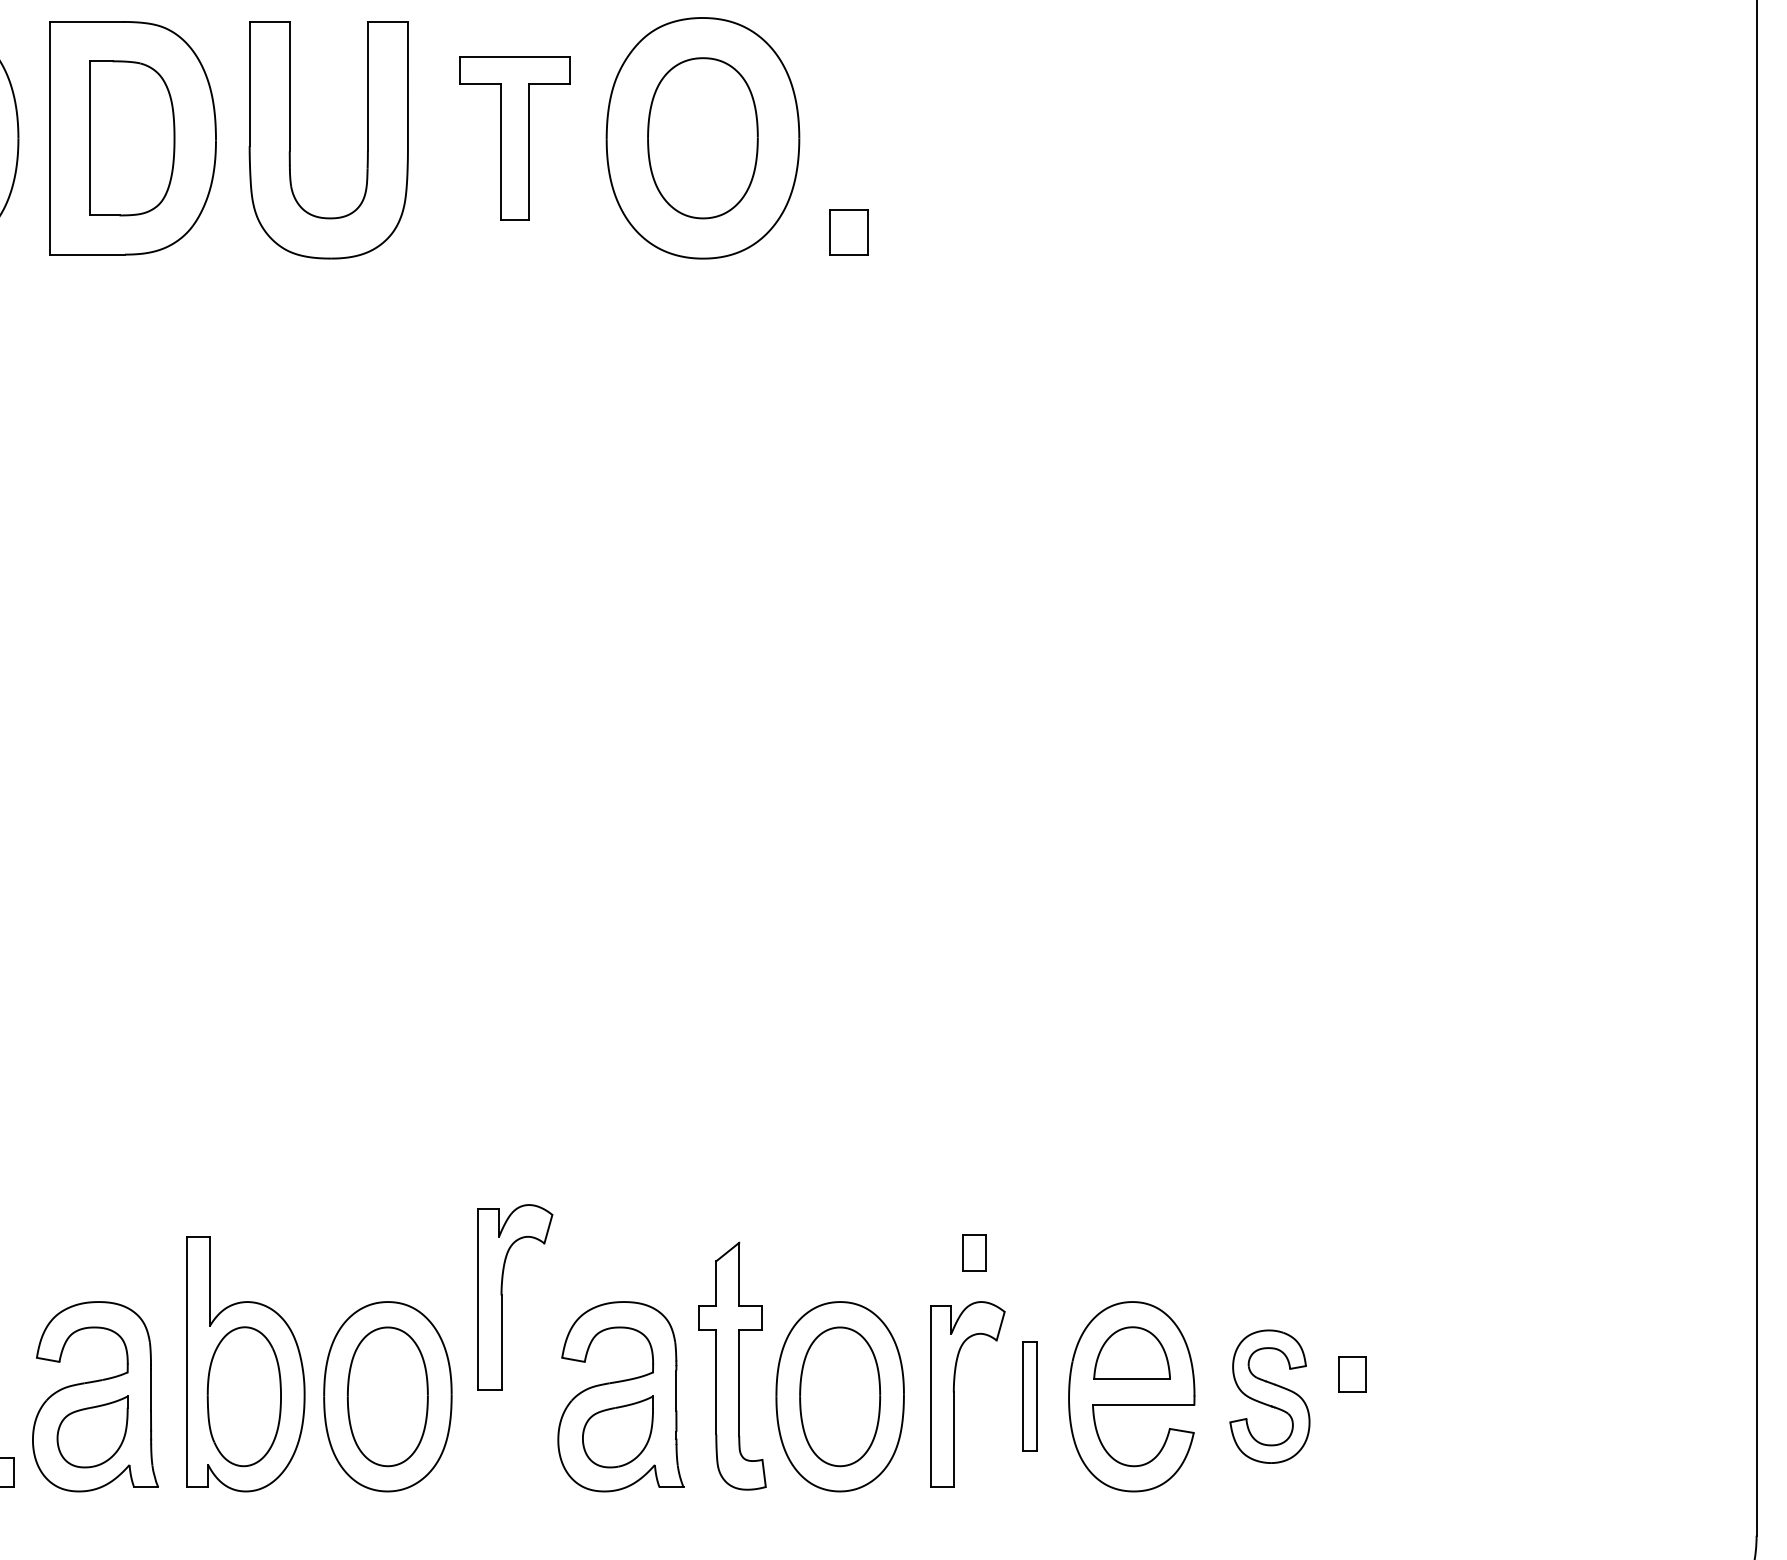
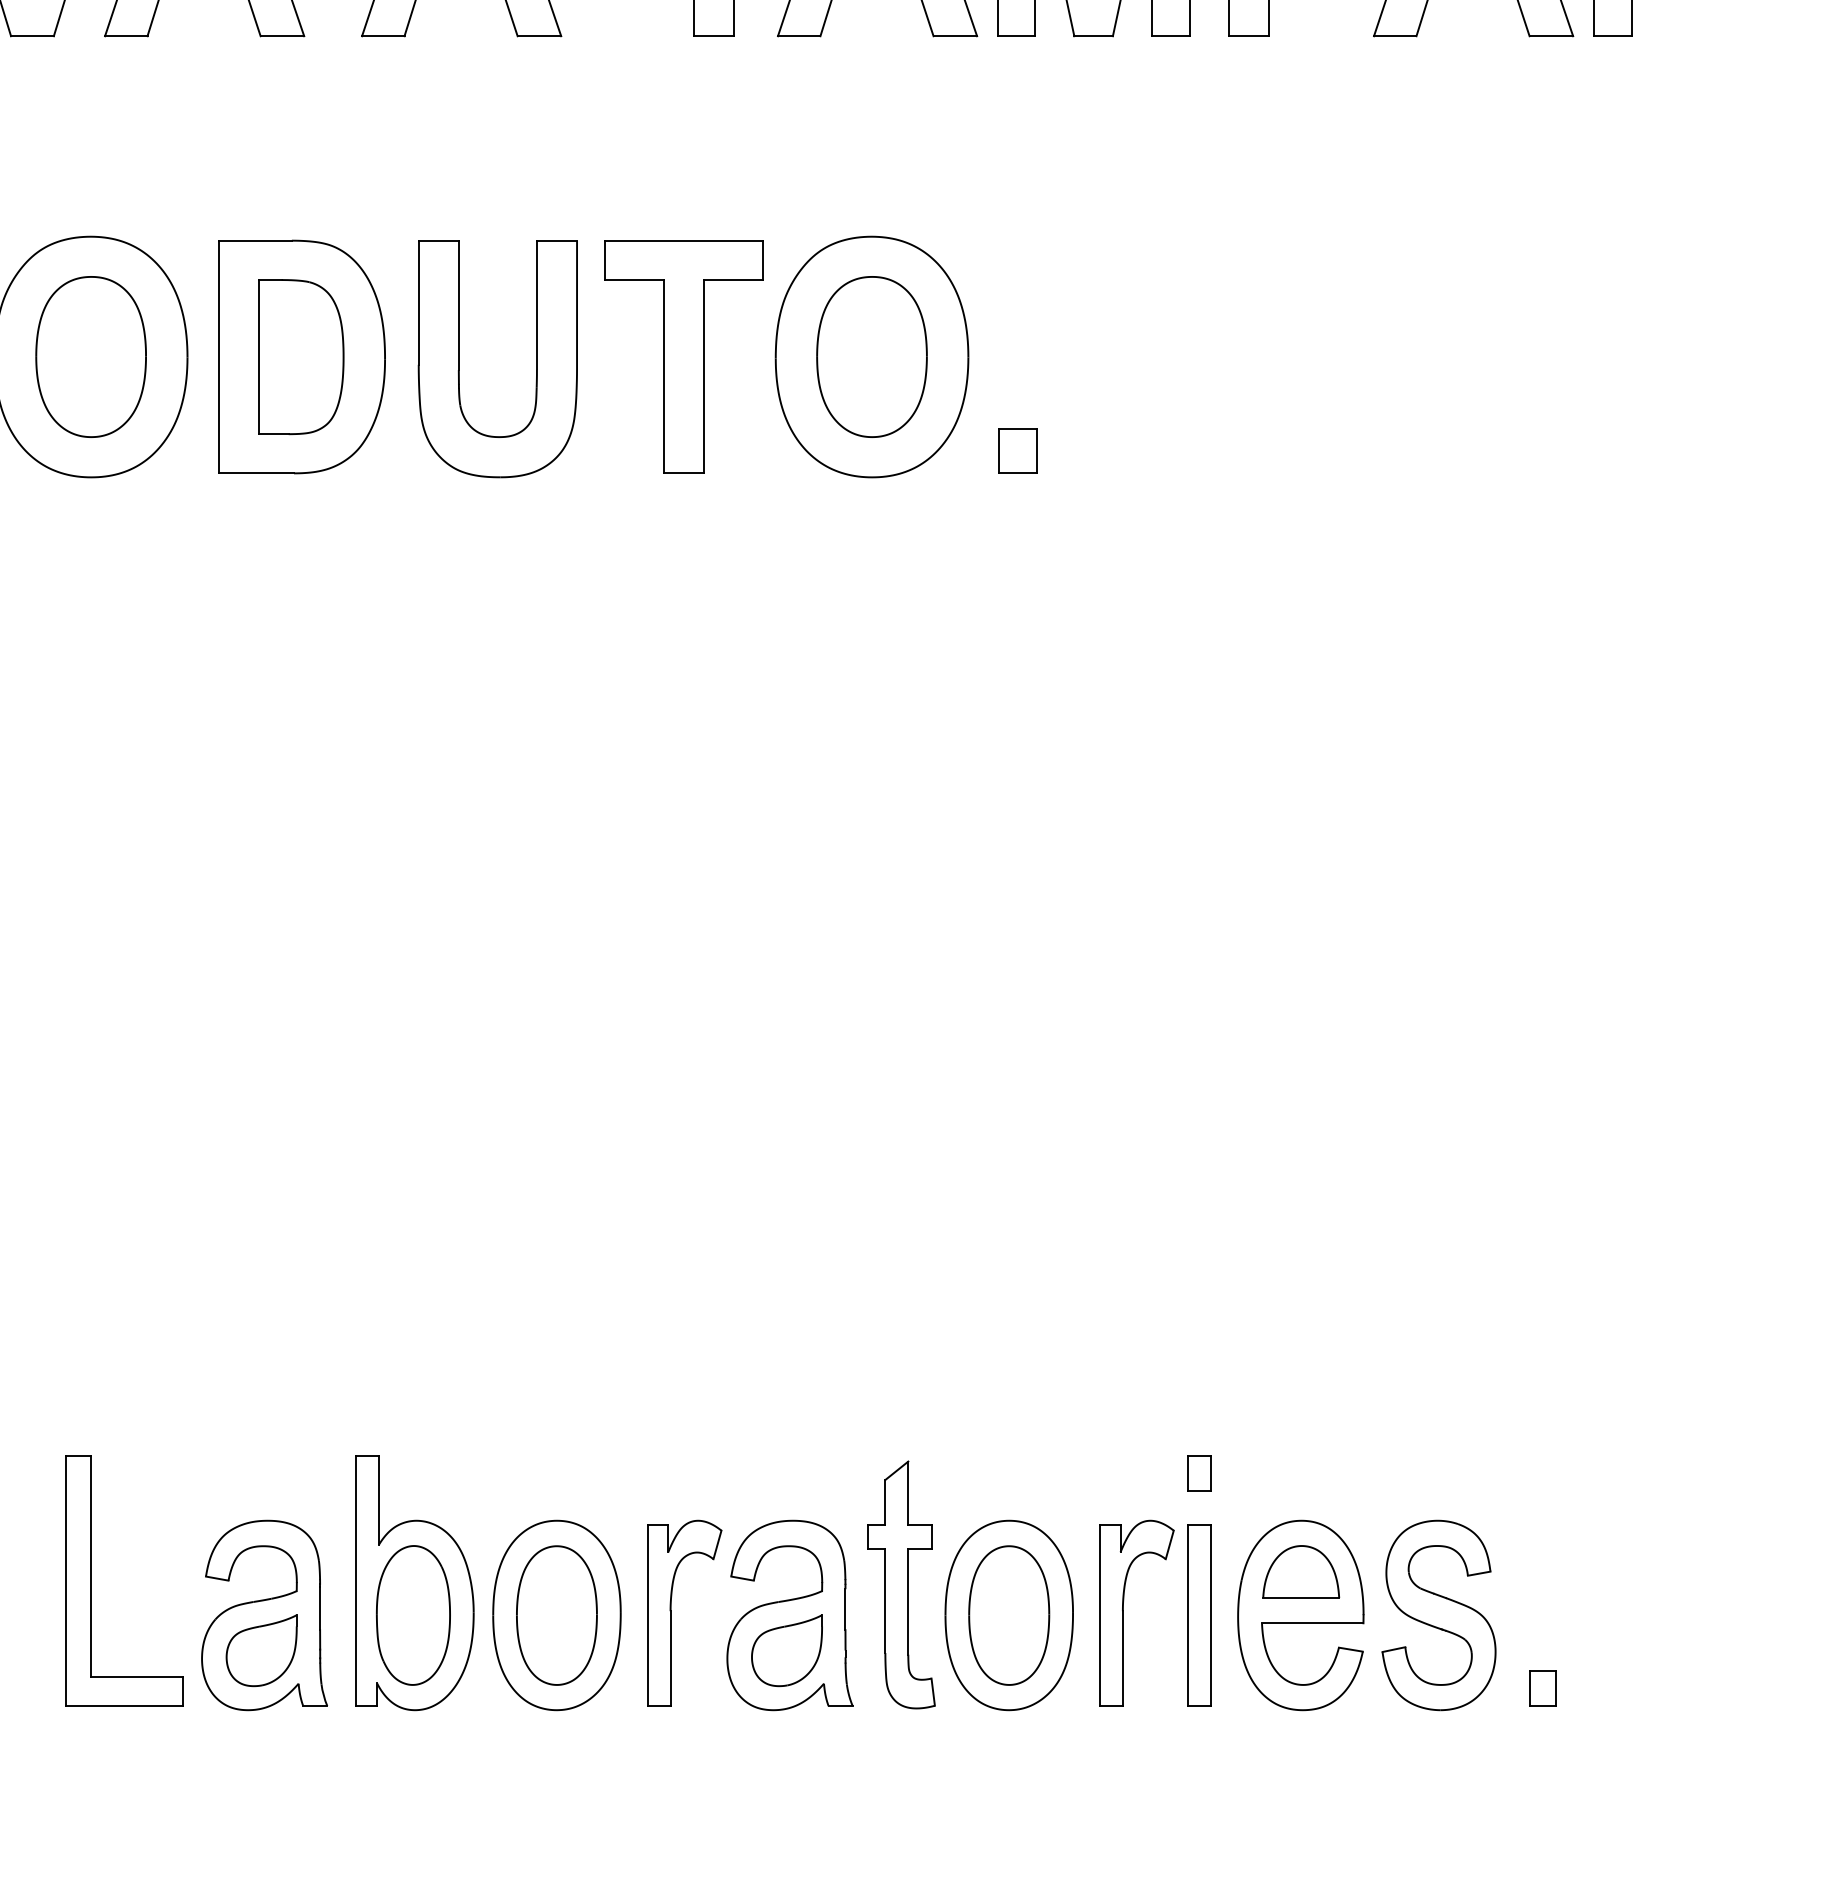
part: (514, 137) -> (683, 356), size x1.43
part: (974, 1252) -> (1199, 1473), moved
part: (502, 1296) -> (671, 1612), moved
part: (1352, 1374) -> (1542, 1688), moved
part: (1030, 1396) -> (1199, 1615), size x1.67
part: (1269, 1396) -> (1438, 1615), size x1.43

